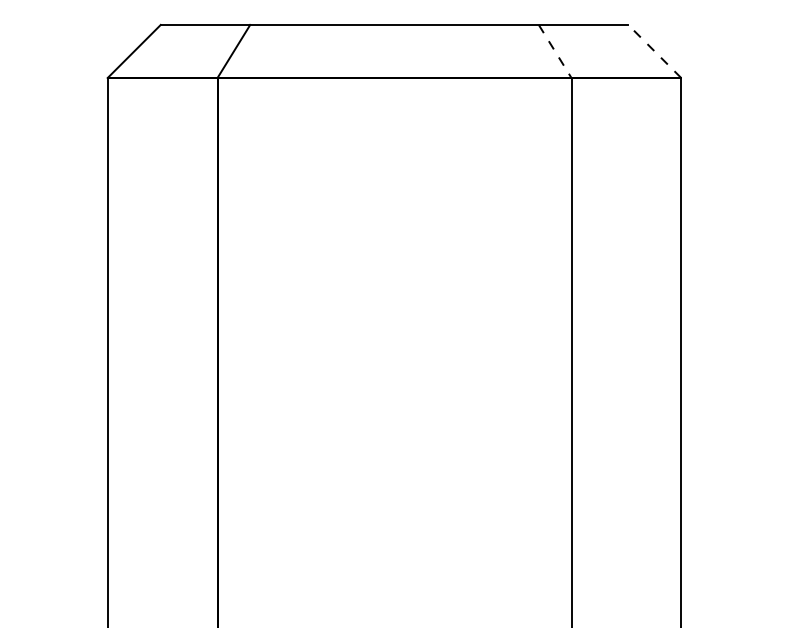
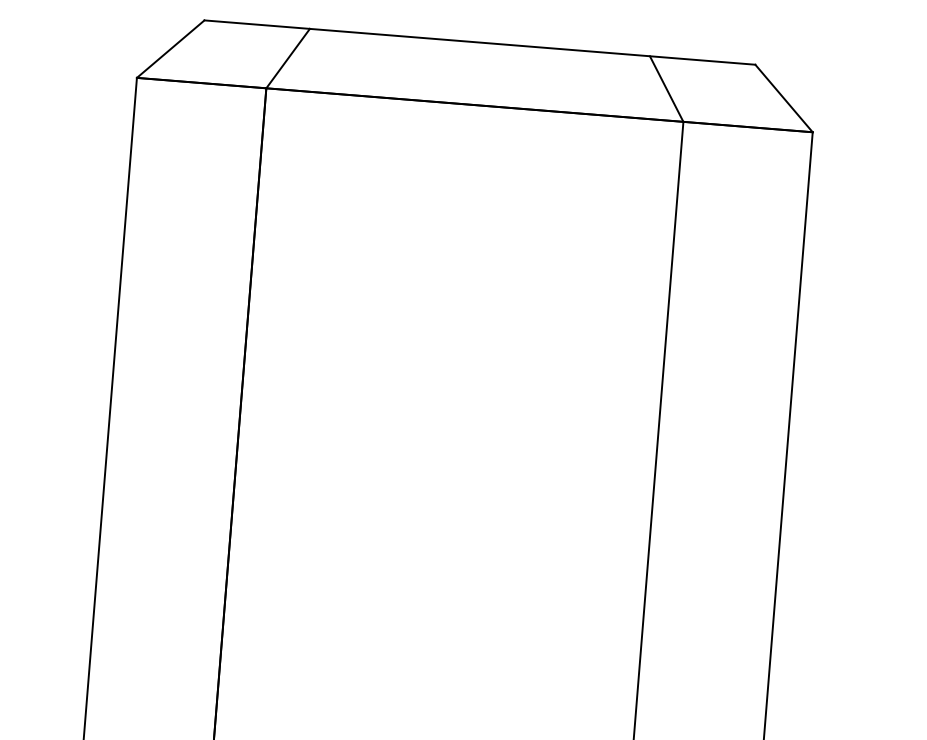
line: (555, 51) -> (667, 89), dashed -> solid
line: (654, 51) -> (783, 98), dashed -> solid

